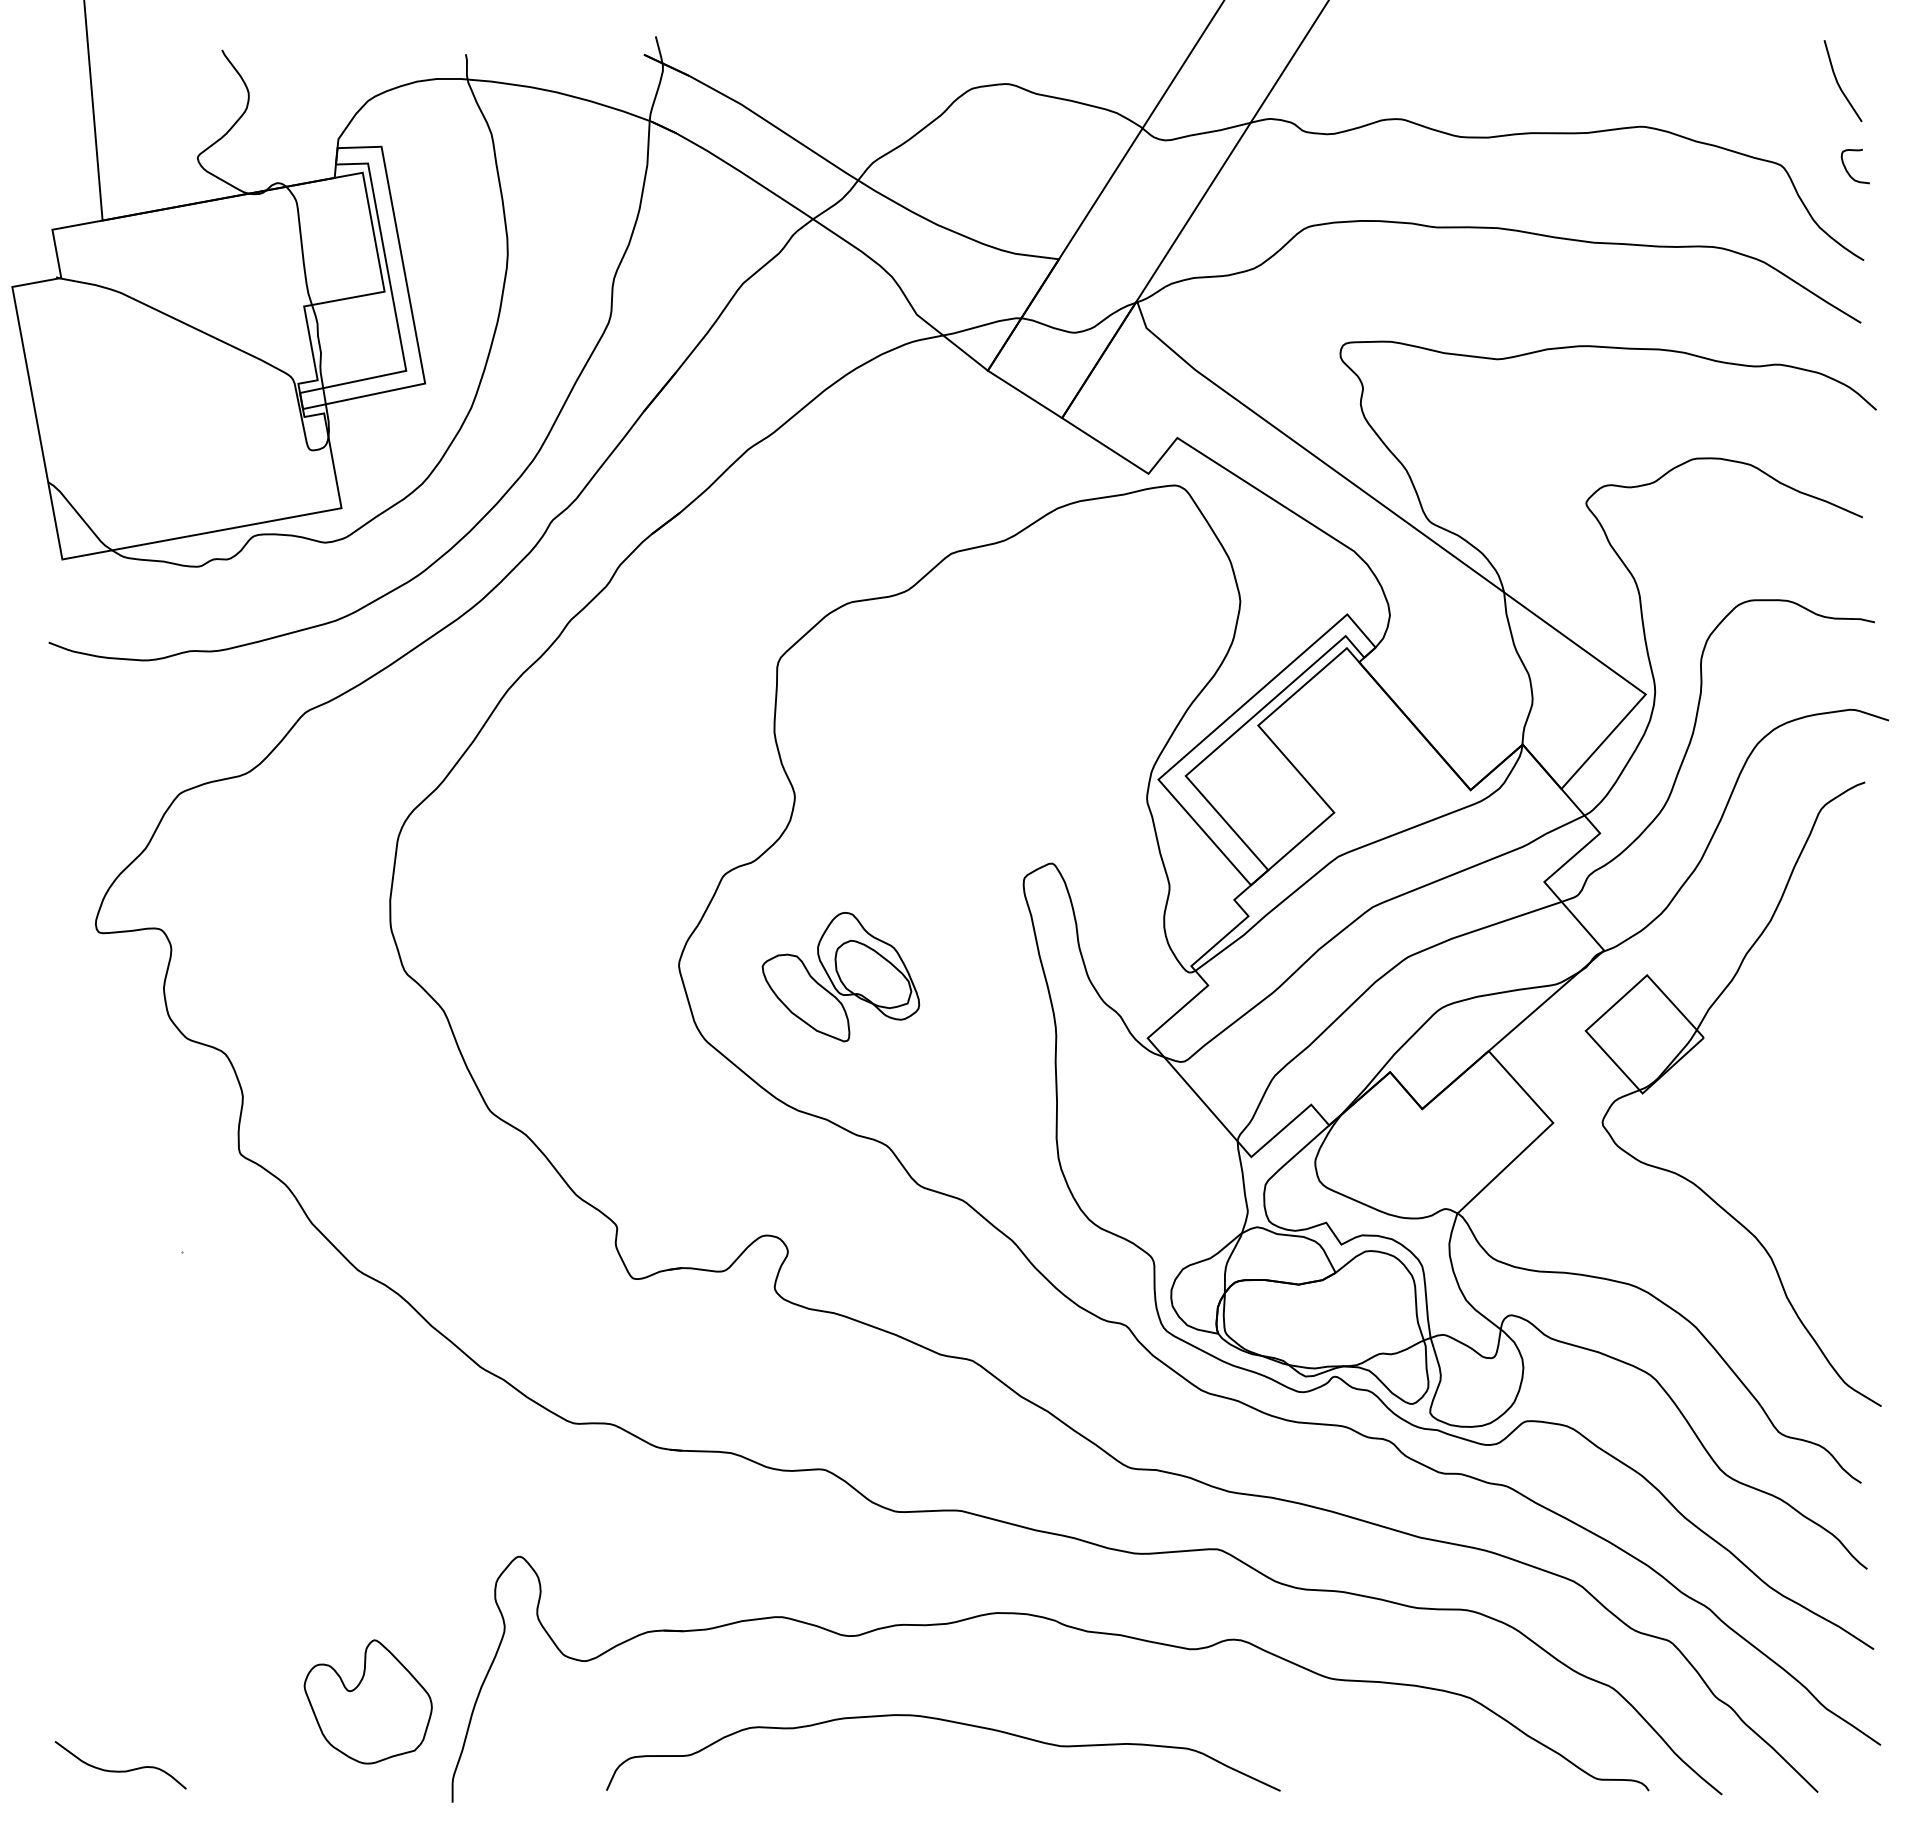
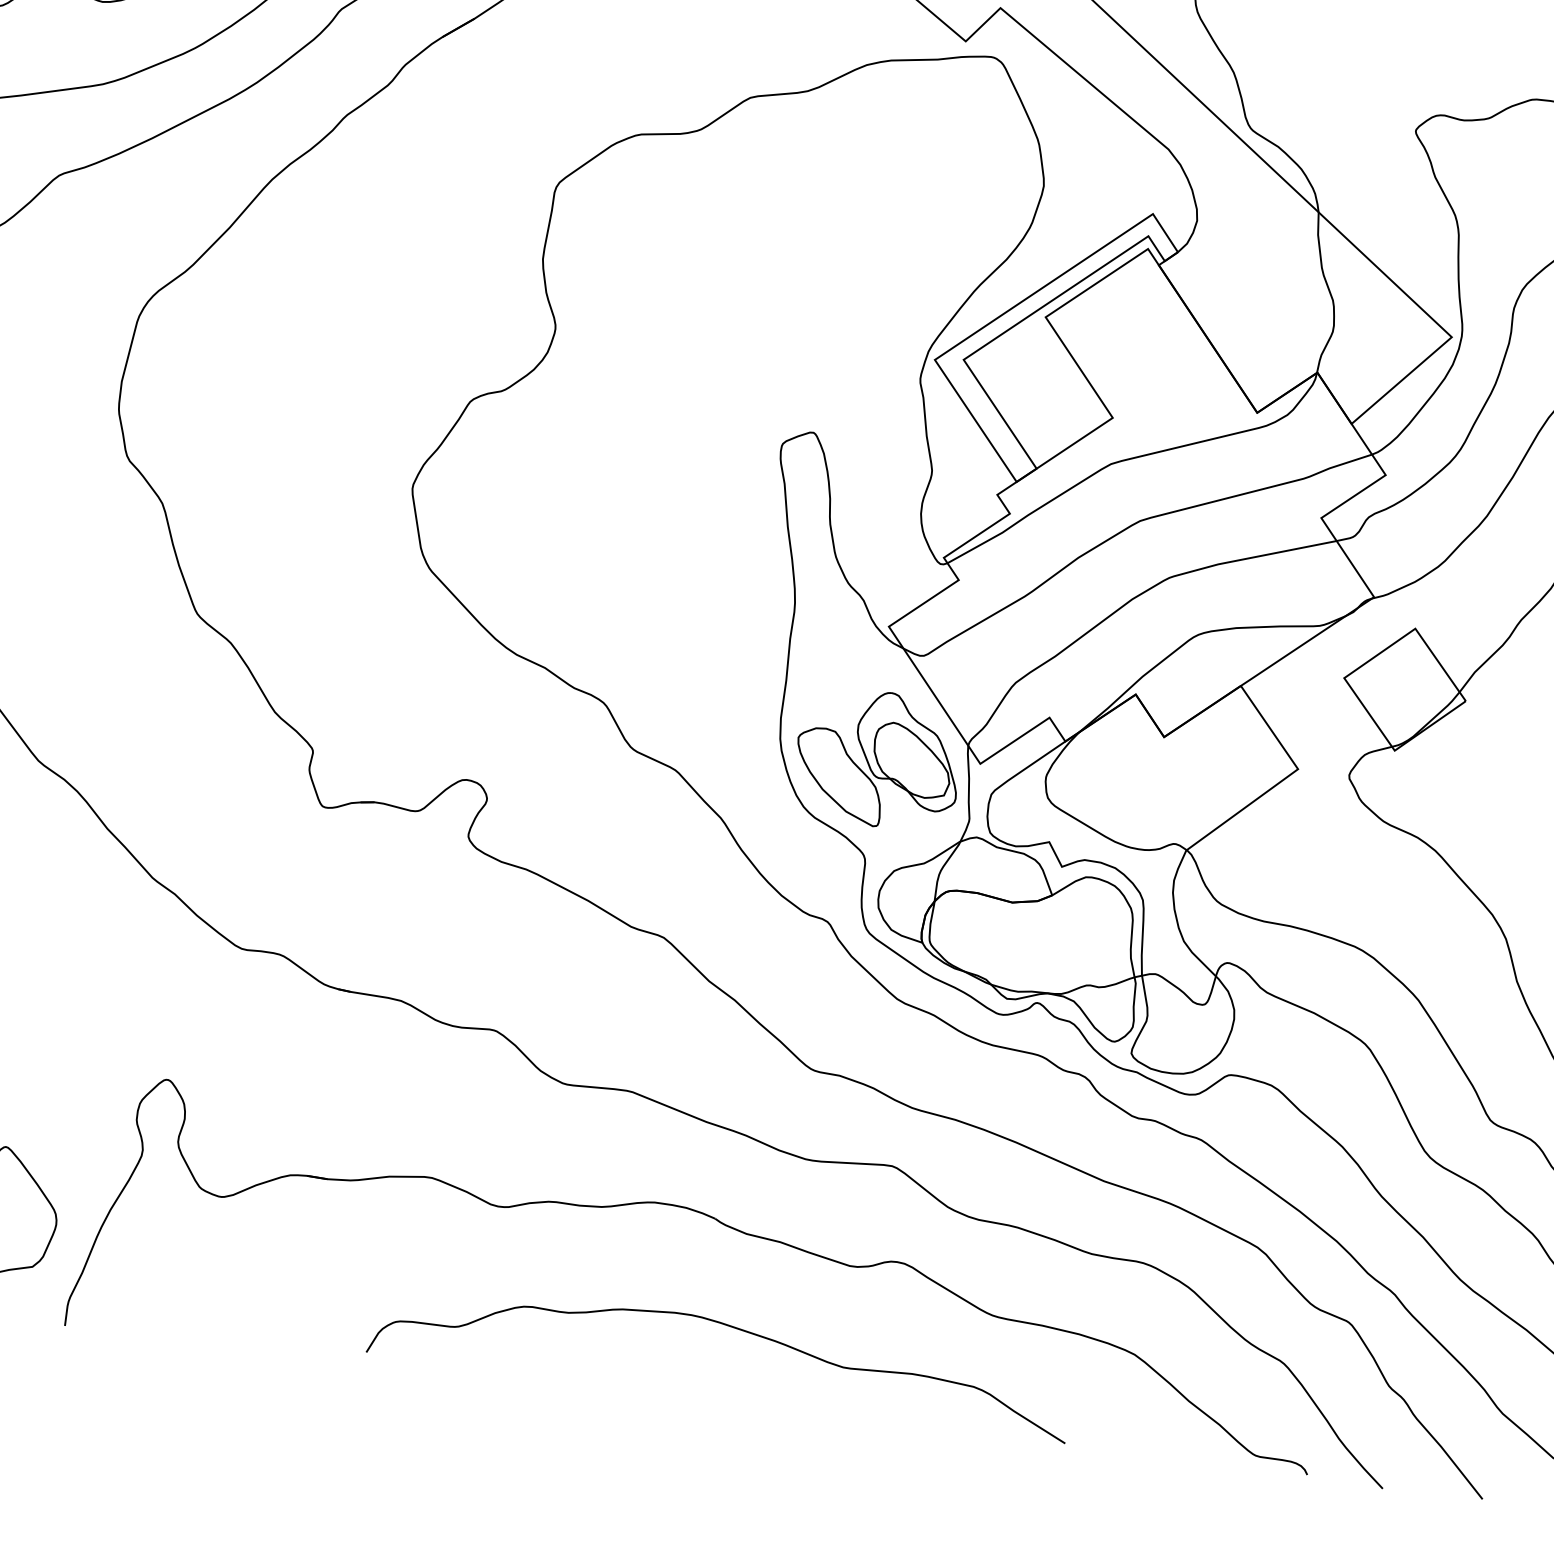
part: (840, 977) -> (877, 759), moved
curve: (949, 1722) -> (731, 1327), moved

